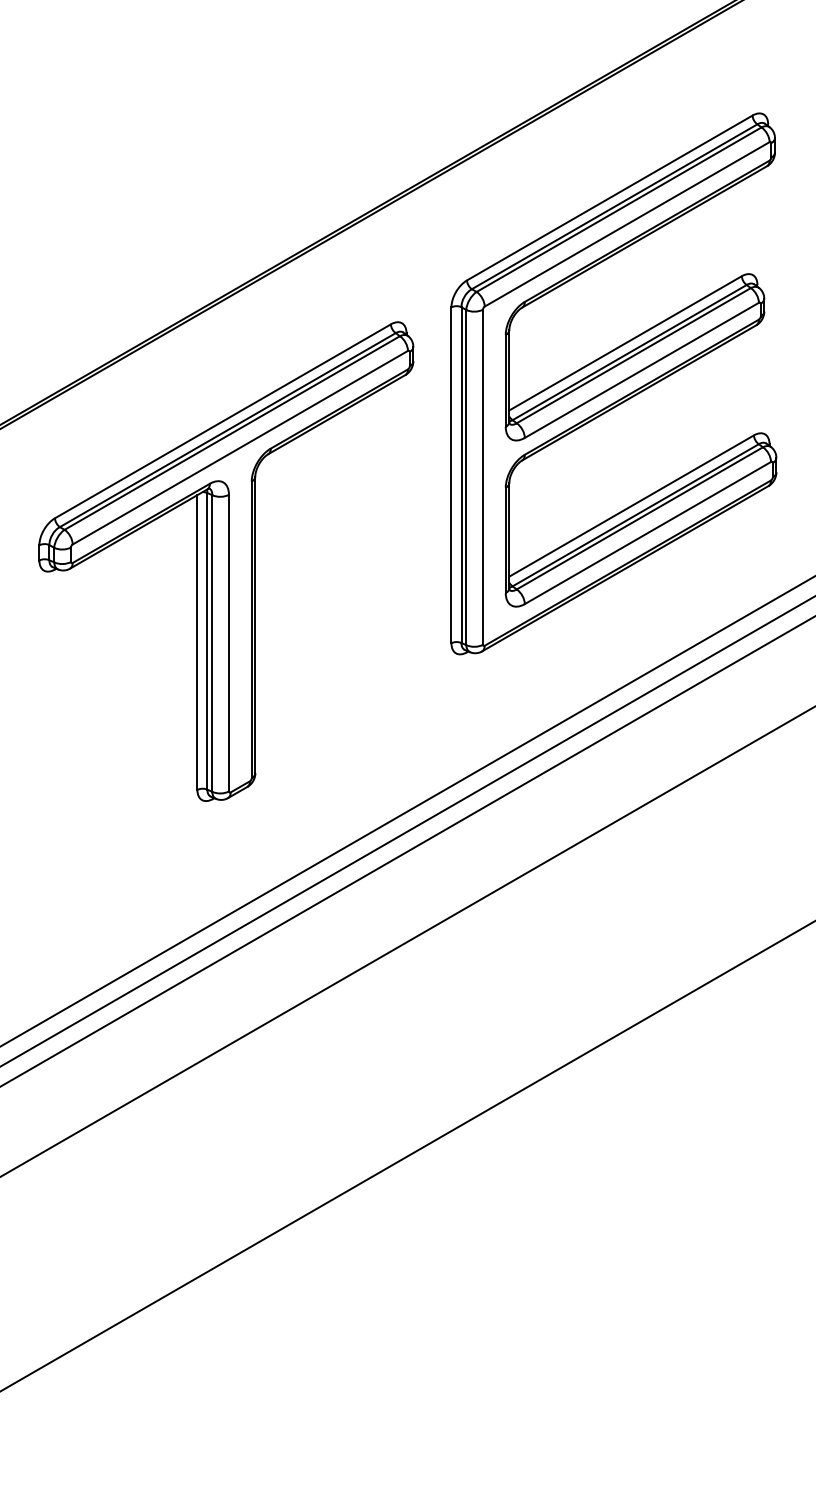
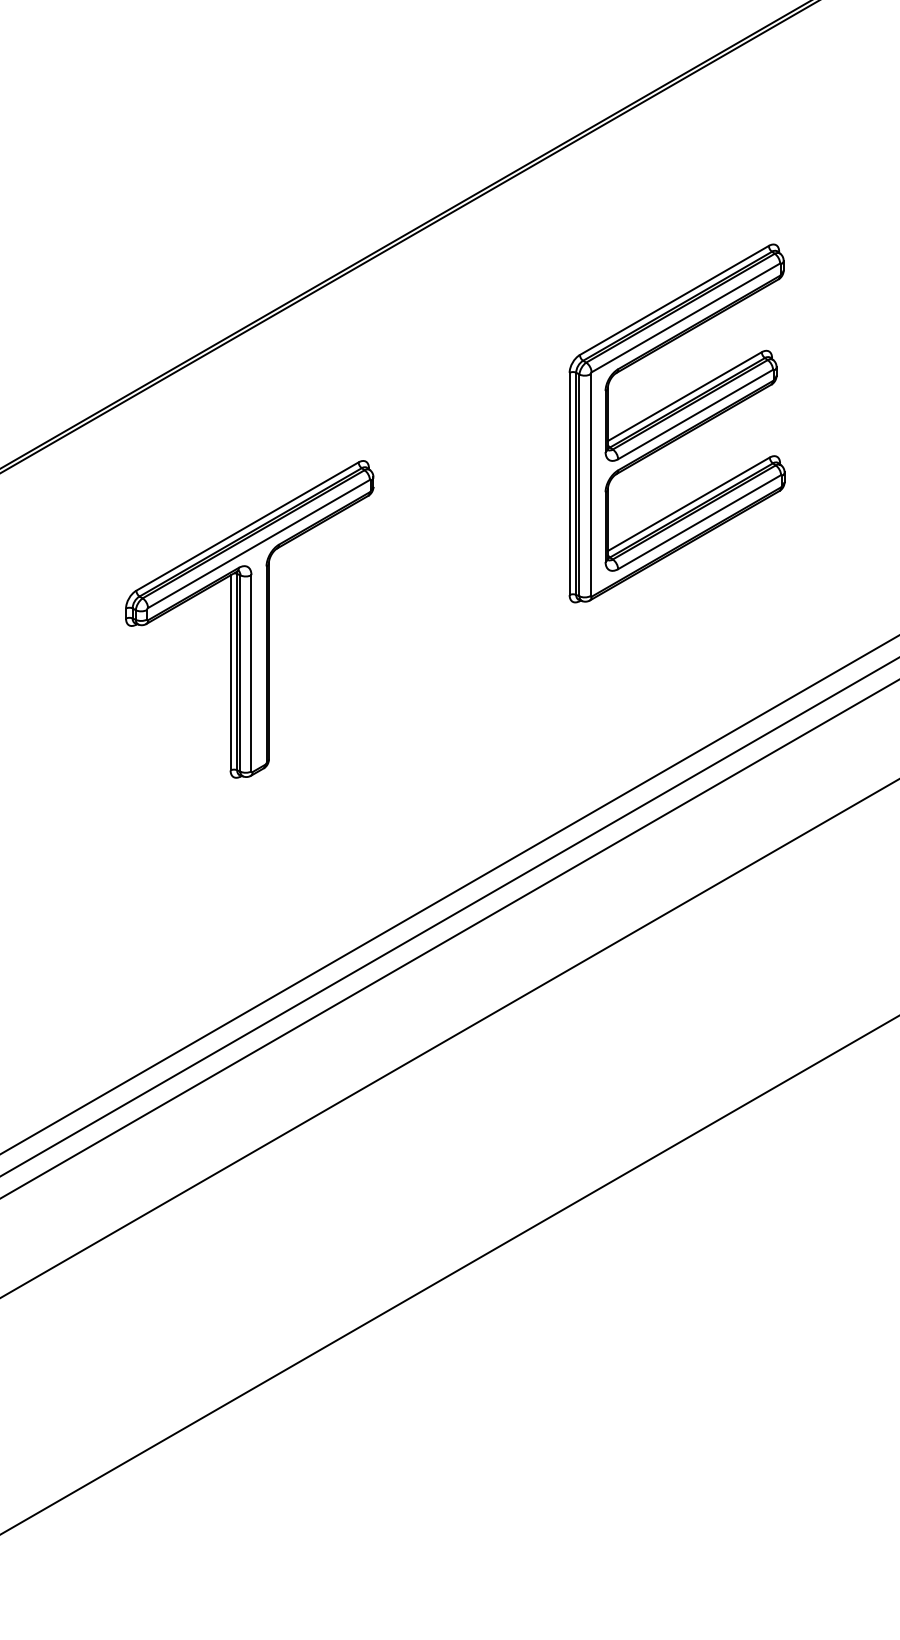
part: (613, 383) -> (676, 422), size x0.6
part: (226, 561) -> (249, 619), size x0.6

